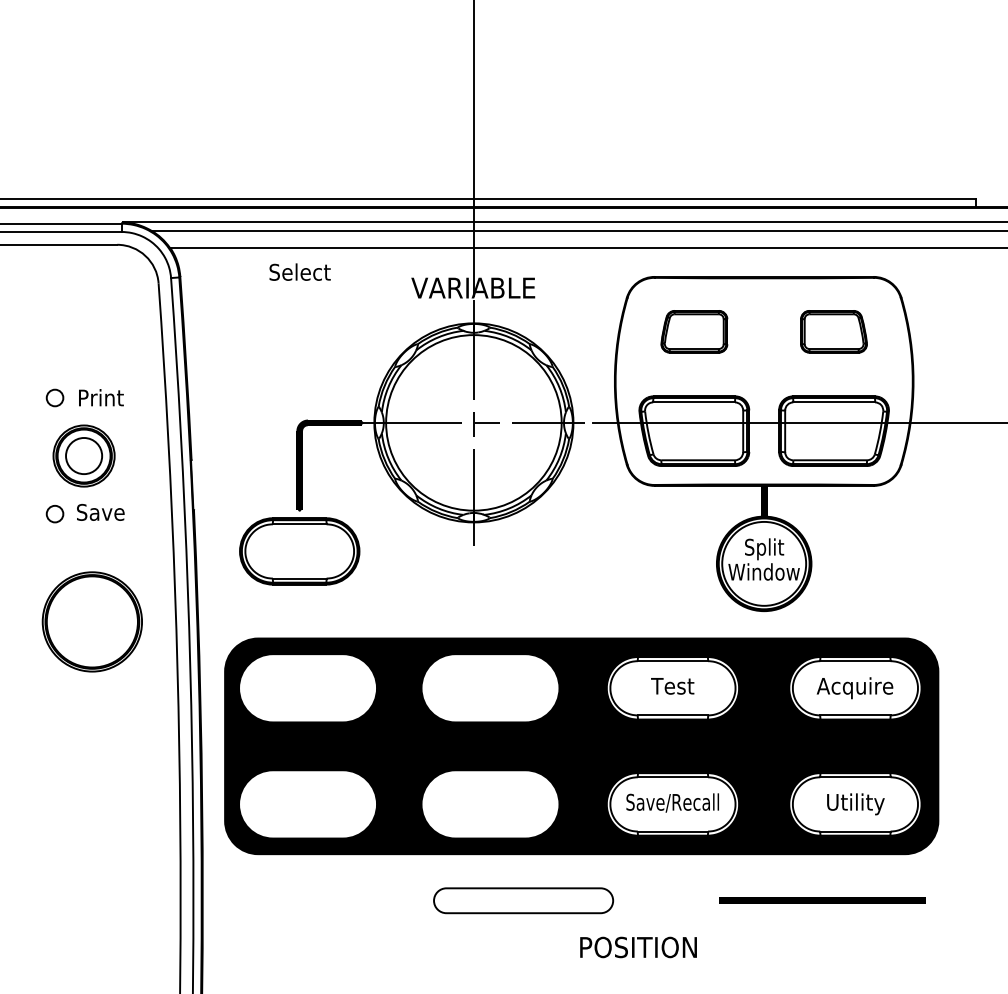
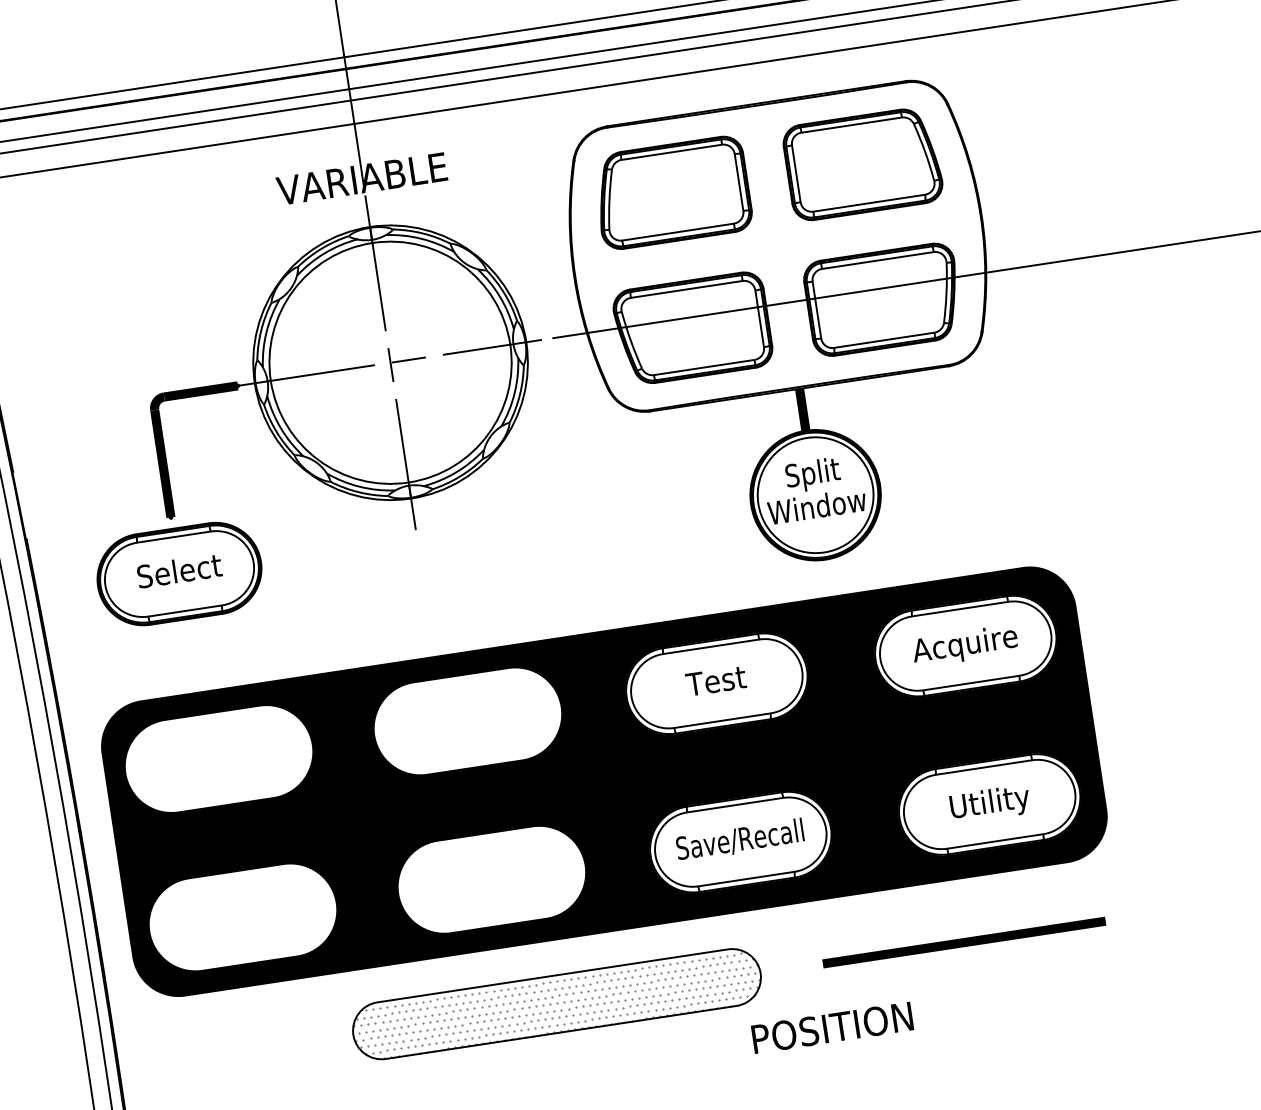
text: (299, 271) -> (178, 570), moved
part: (694, 331) -> (672, 192), size x1.67
part: (833, 331) -> (862, 163), size x1.67
part: (523, 900) -> (556, 1004), size x1.67
text: (638, 947) -> (832, 1027), moved

